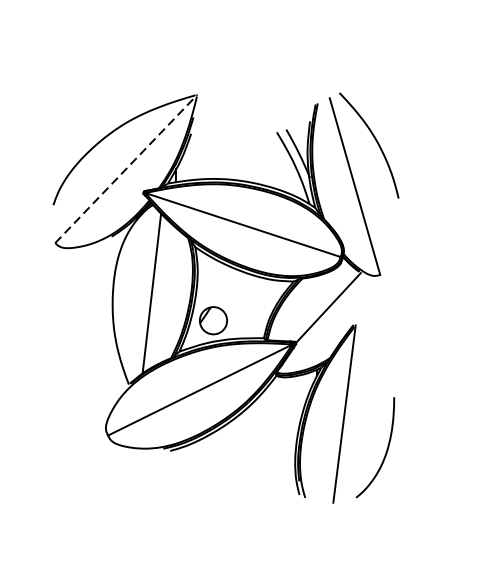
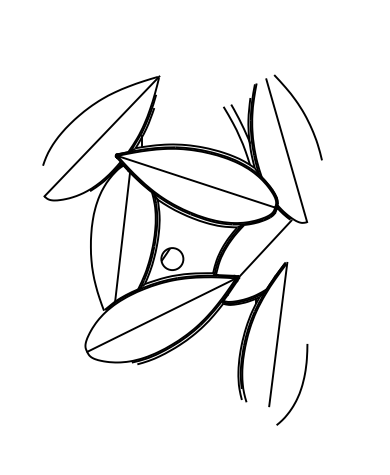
line: (125, 169) -> (101, 136), dashed -> solid
curve: (385, 451) -> (300, 387), moved

